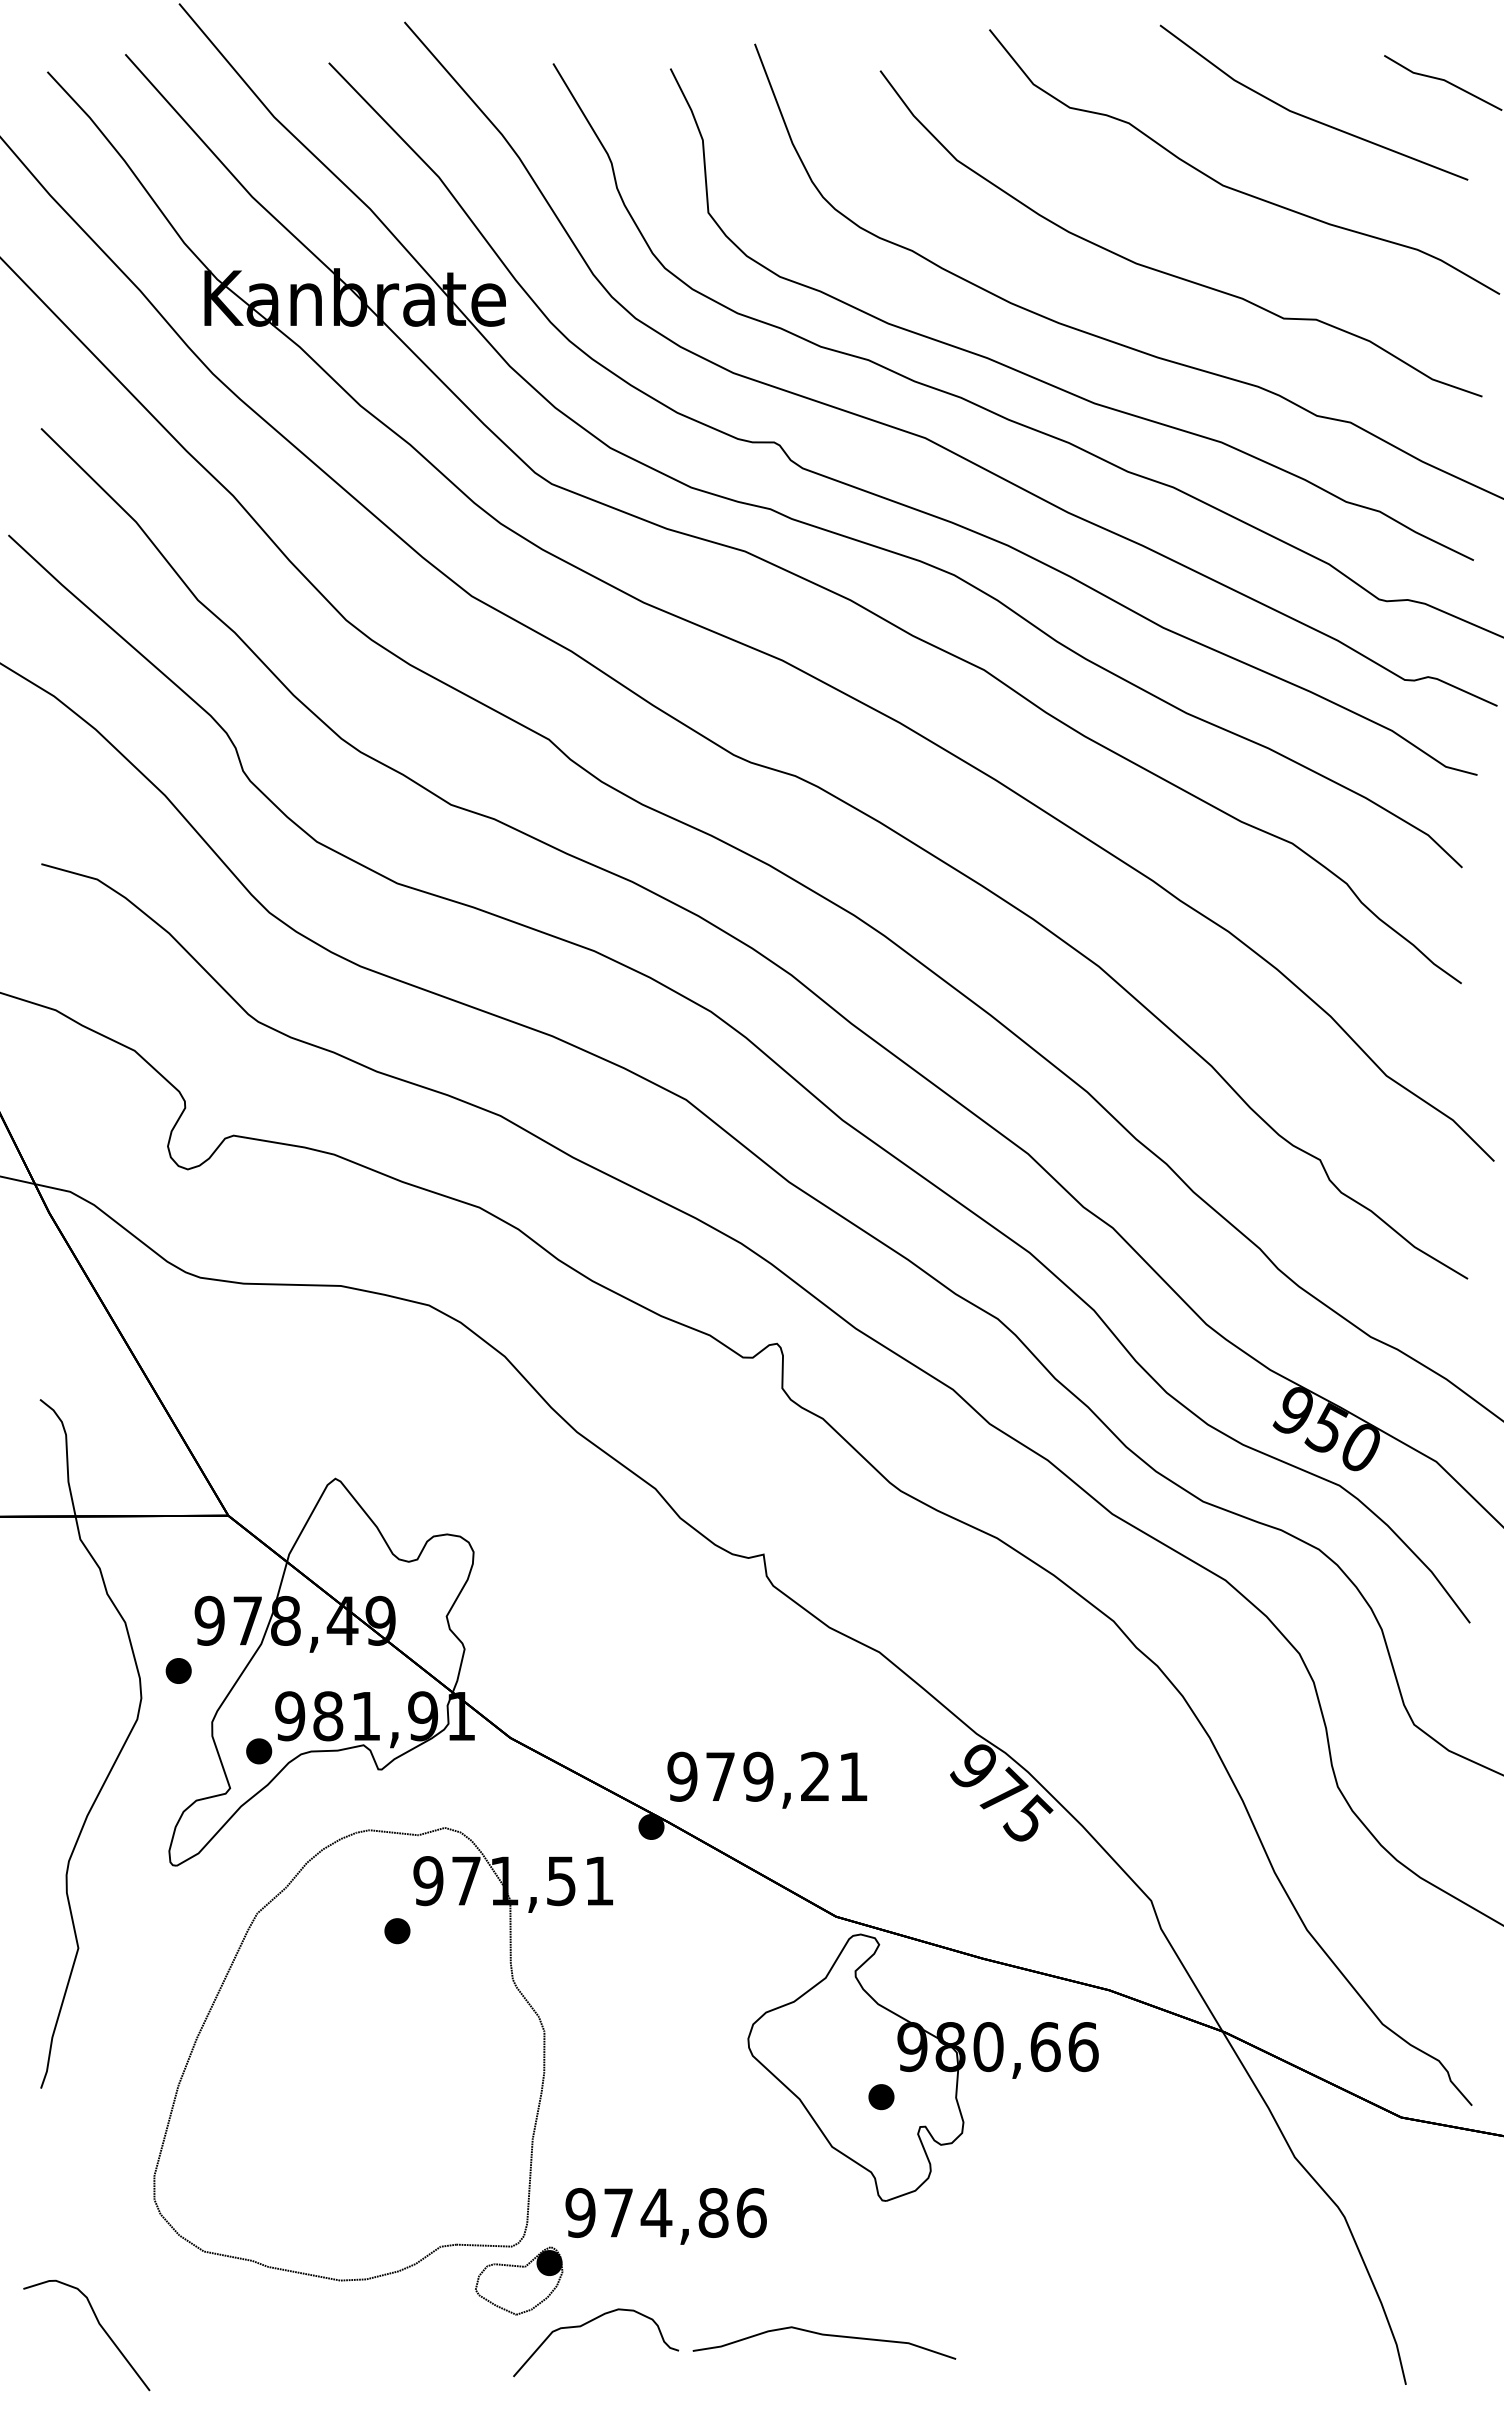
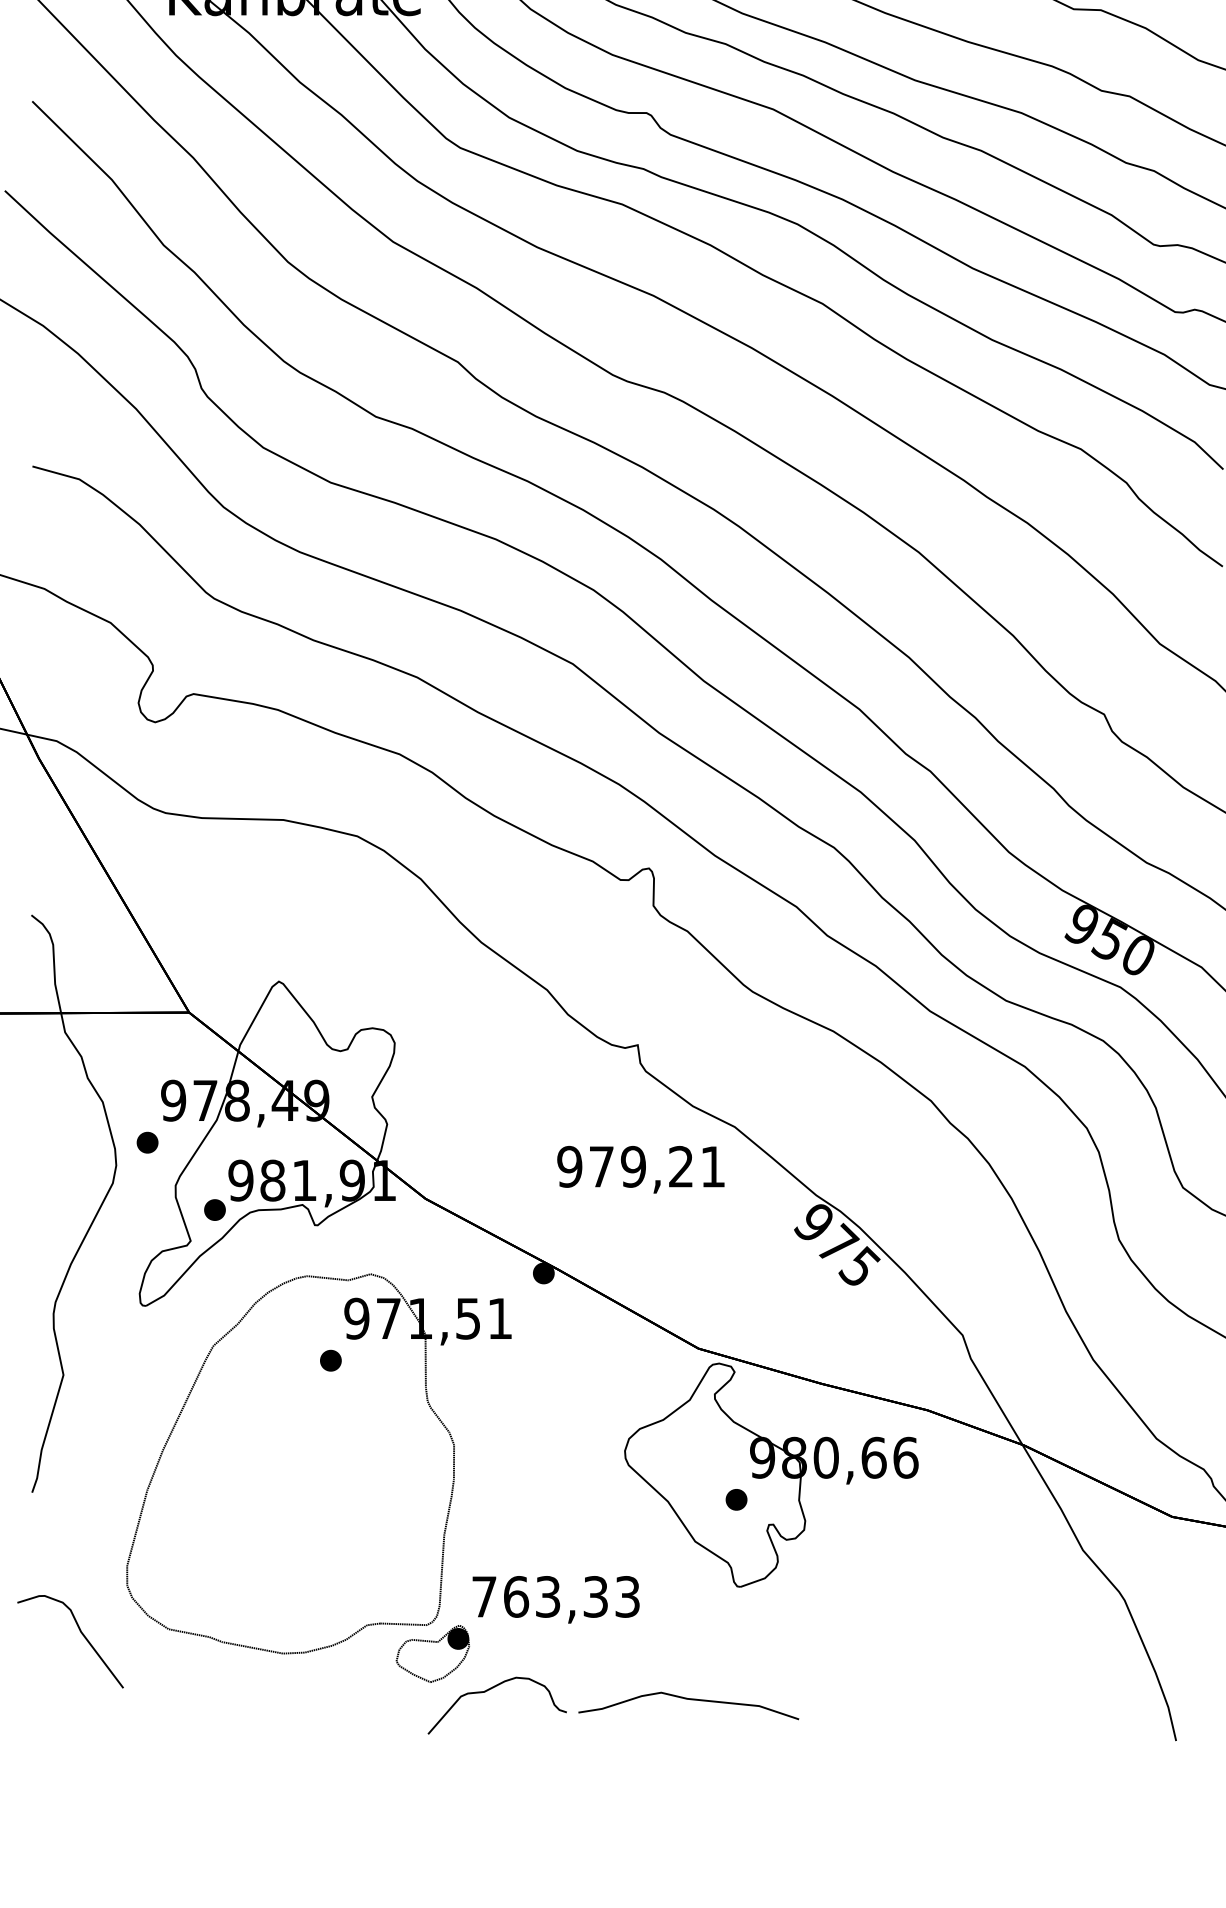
text: (767, 1779) -> (641, 1169), moved
text: (665, 2212) -> (555, 1596), 974,86 -> 763,33
curve: (98, 2324) -> (80, 1632), moved

